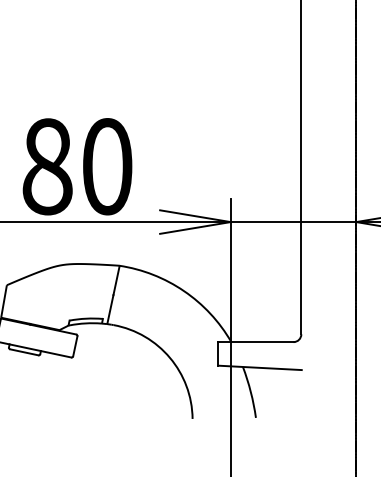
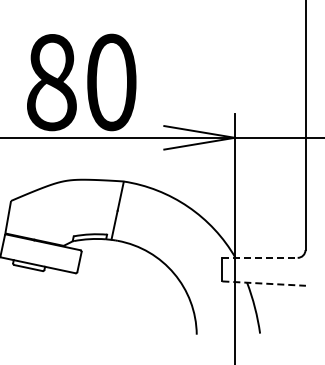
line: (255, 342) -> (259, 258), solid -> dashed
line: (259, 367) -> (263, 283), solid -> dashed

